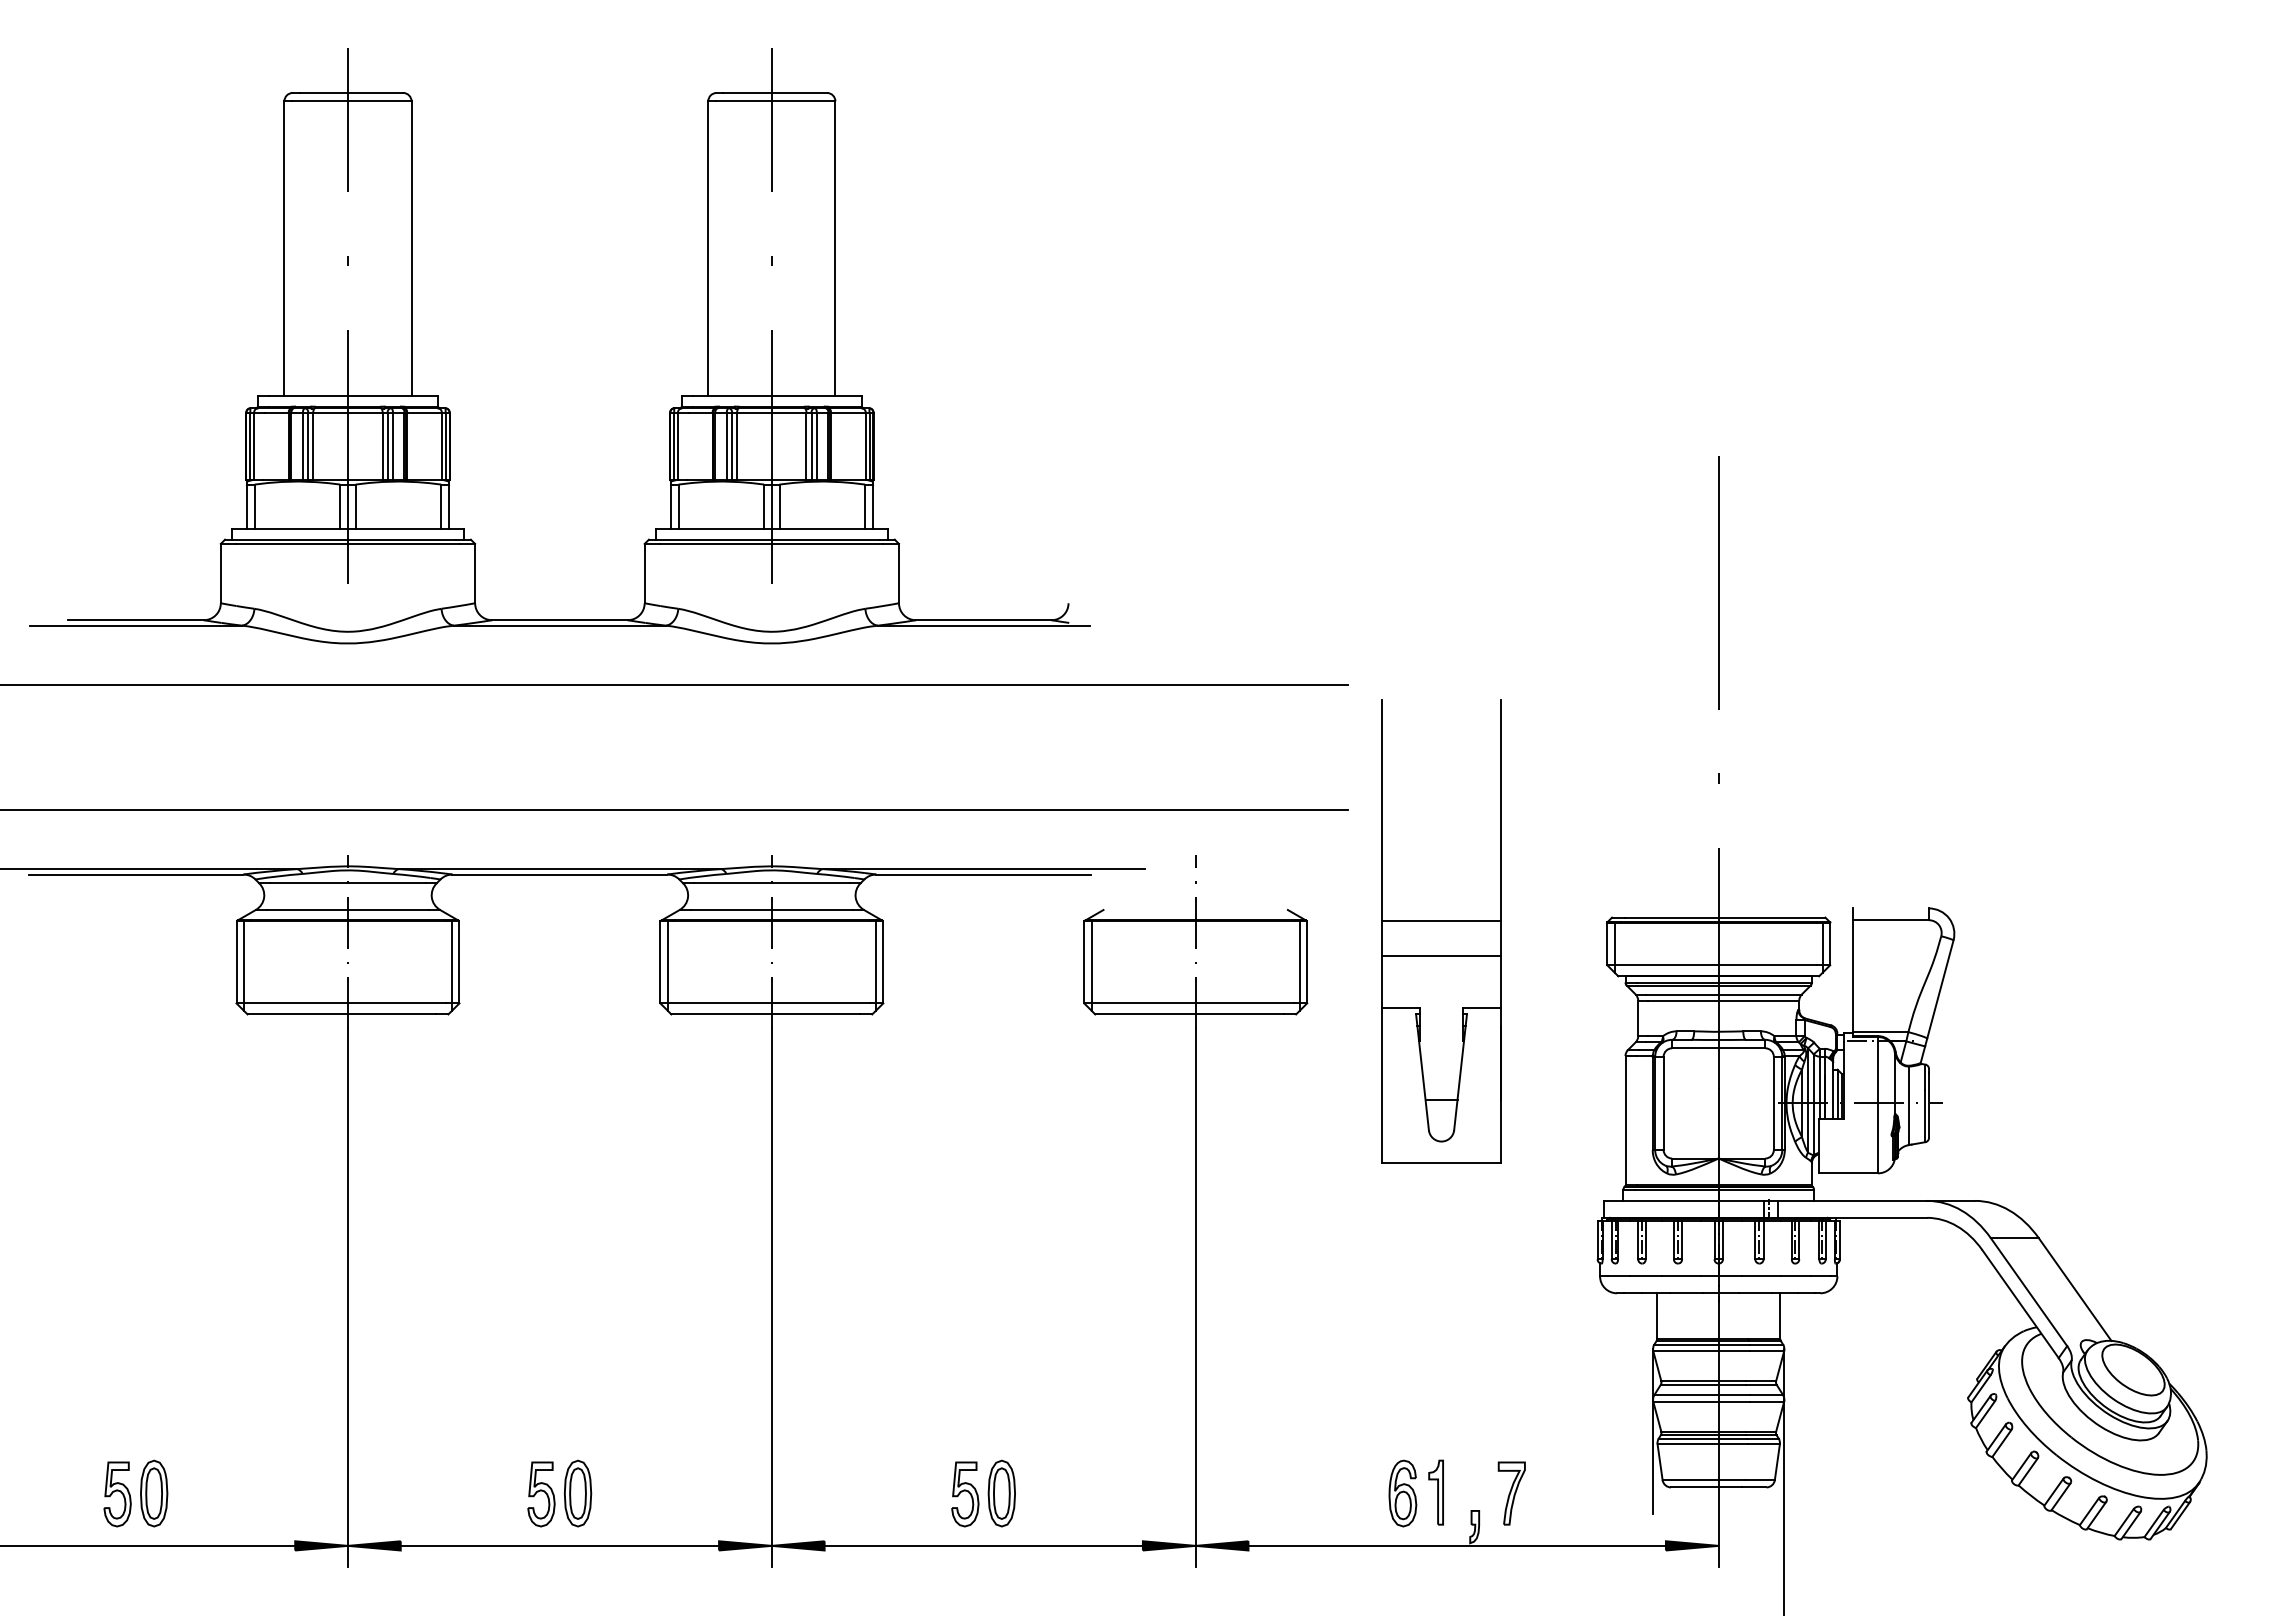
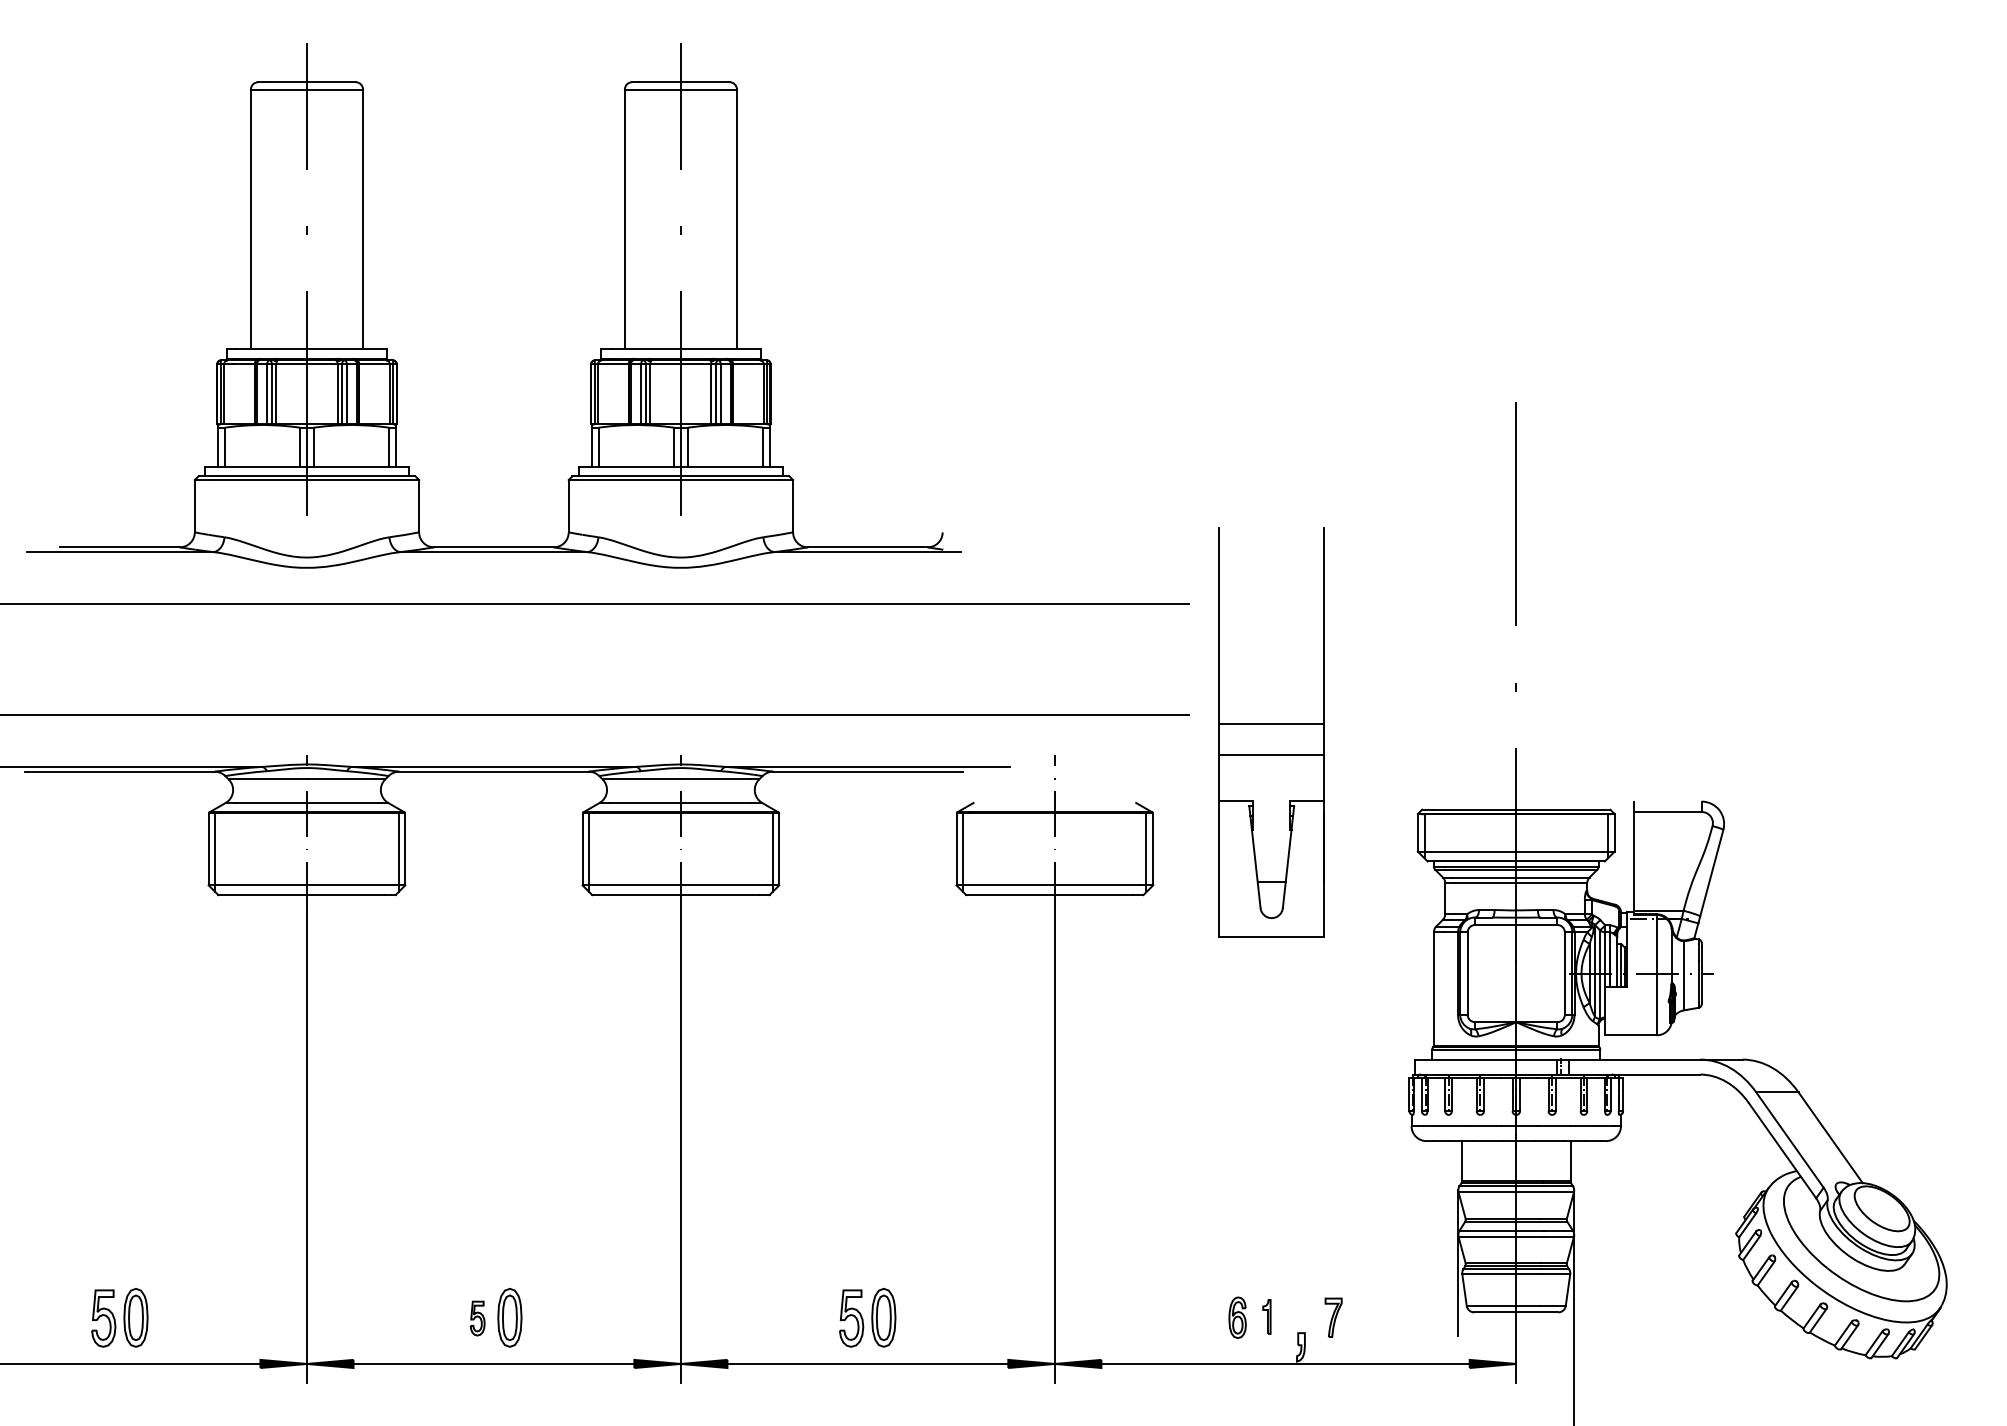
part: (1441, 931) -> (1271, 732), moved
part: (1435, 1492) -> (1266, 1316), size x0.6
part: (1402, 1493) -> (1237, 1317), size x0.7
part: (1511, 1493) -> (1333, 1317), size x0.7
part: (541, 1494) -> (477, 1318), size x0.6

